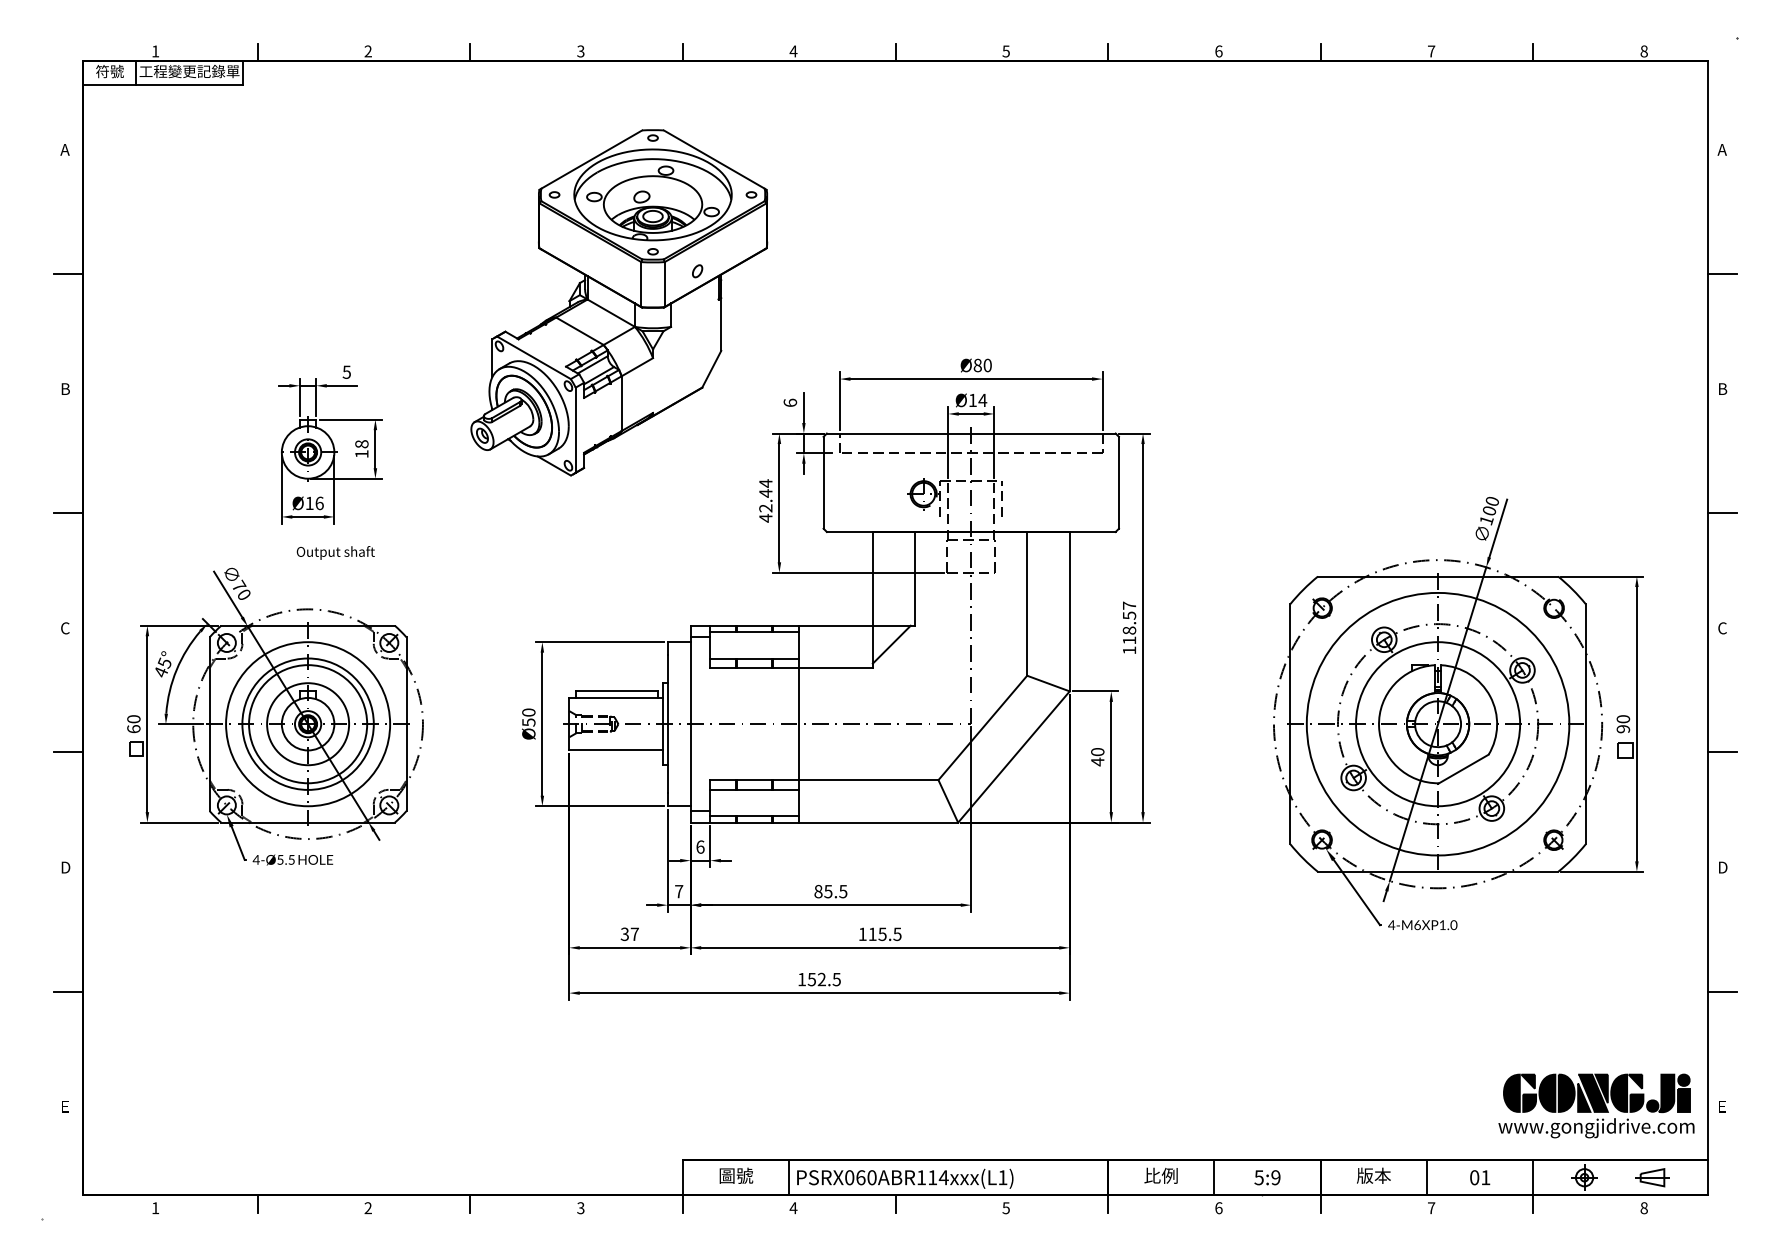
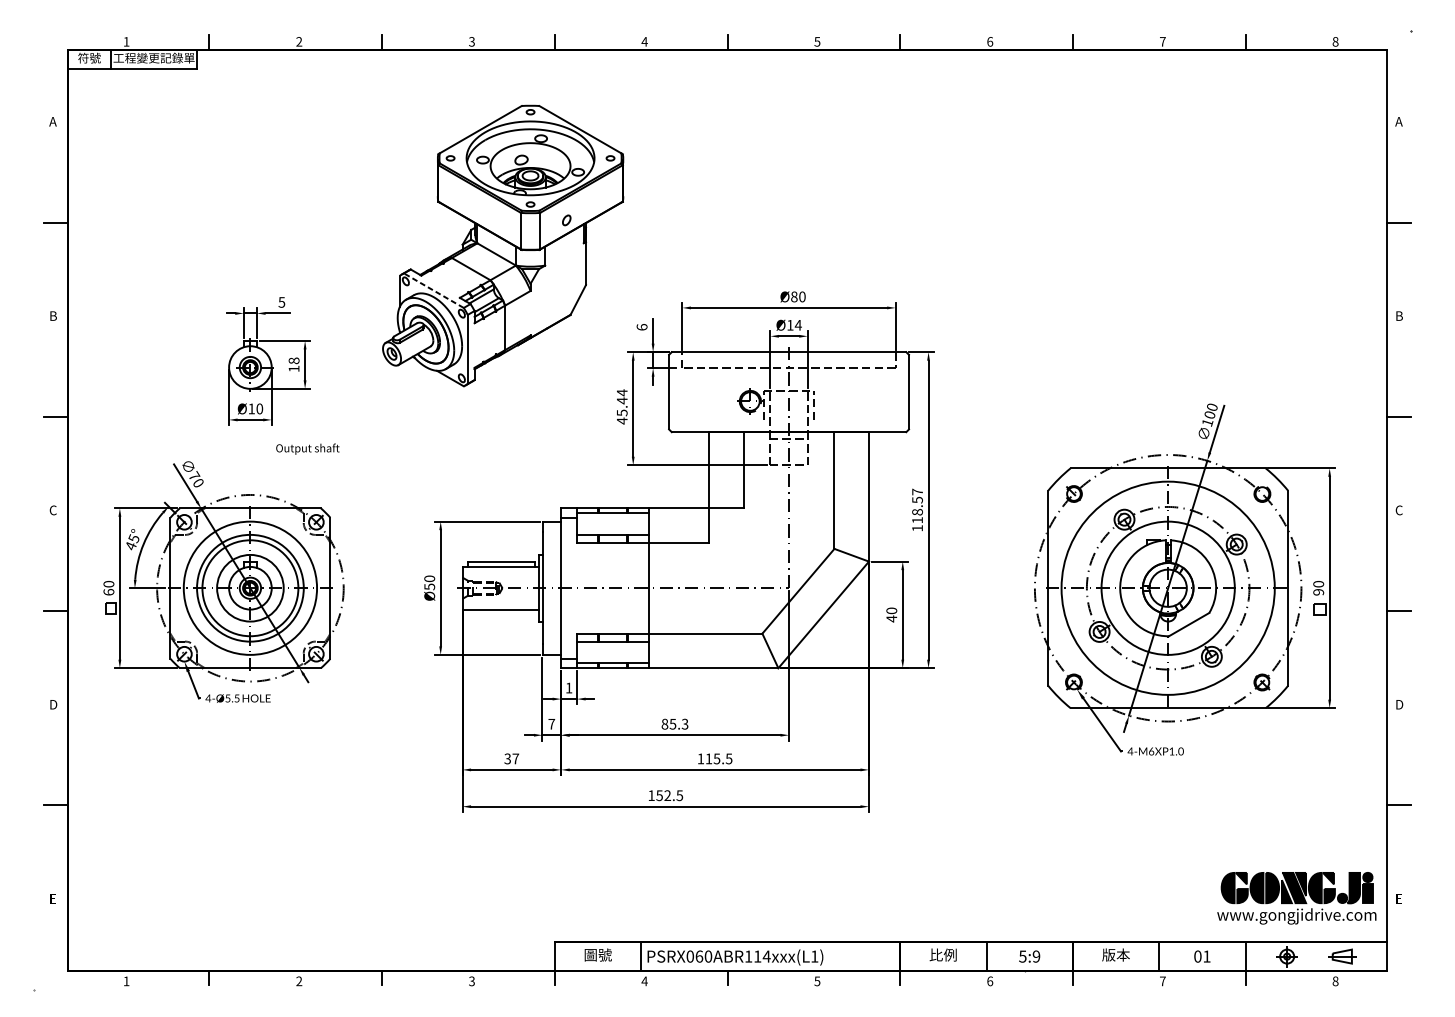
line: (534, 357) -> (434, 290), solid -> dashed
text: (319, 502) -> (259, 408), Ø16 -> Ø10
text: (765, 508) -> (621, 413), 42.44 -> 45.44
text: (335, 552) -> (307, 448), moved
line: (891, 644) -> (724, 523), removed
text: (700, 846) -> (569, 687), 6 -> 1
text: (843, 890) -> (685, 723), 85.5 -> 85.3

